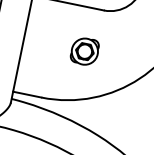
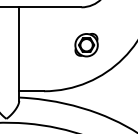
part: (84, 51) -> (86, 45), moved

